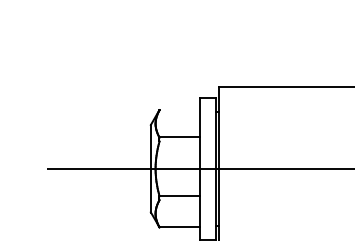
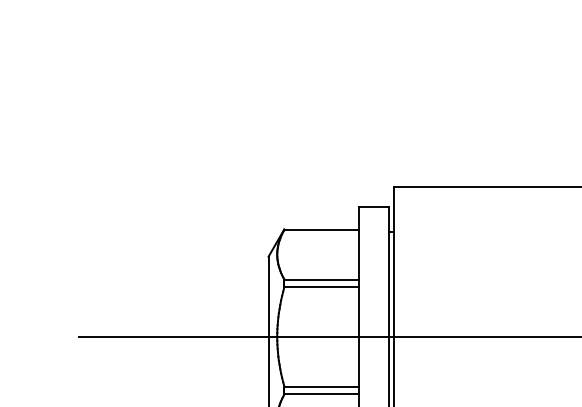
line: (179, 110) -> (321, 230), added
line: (179, 141) -> (321, 286), added
line: (179, 200) -> (321, 395), added

